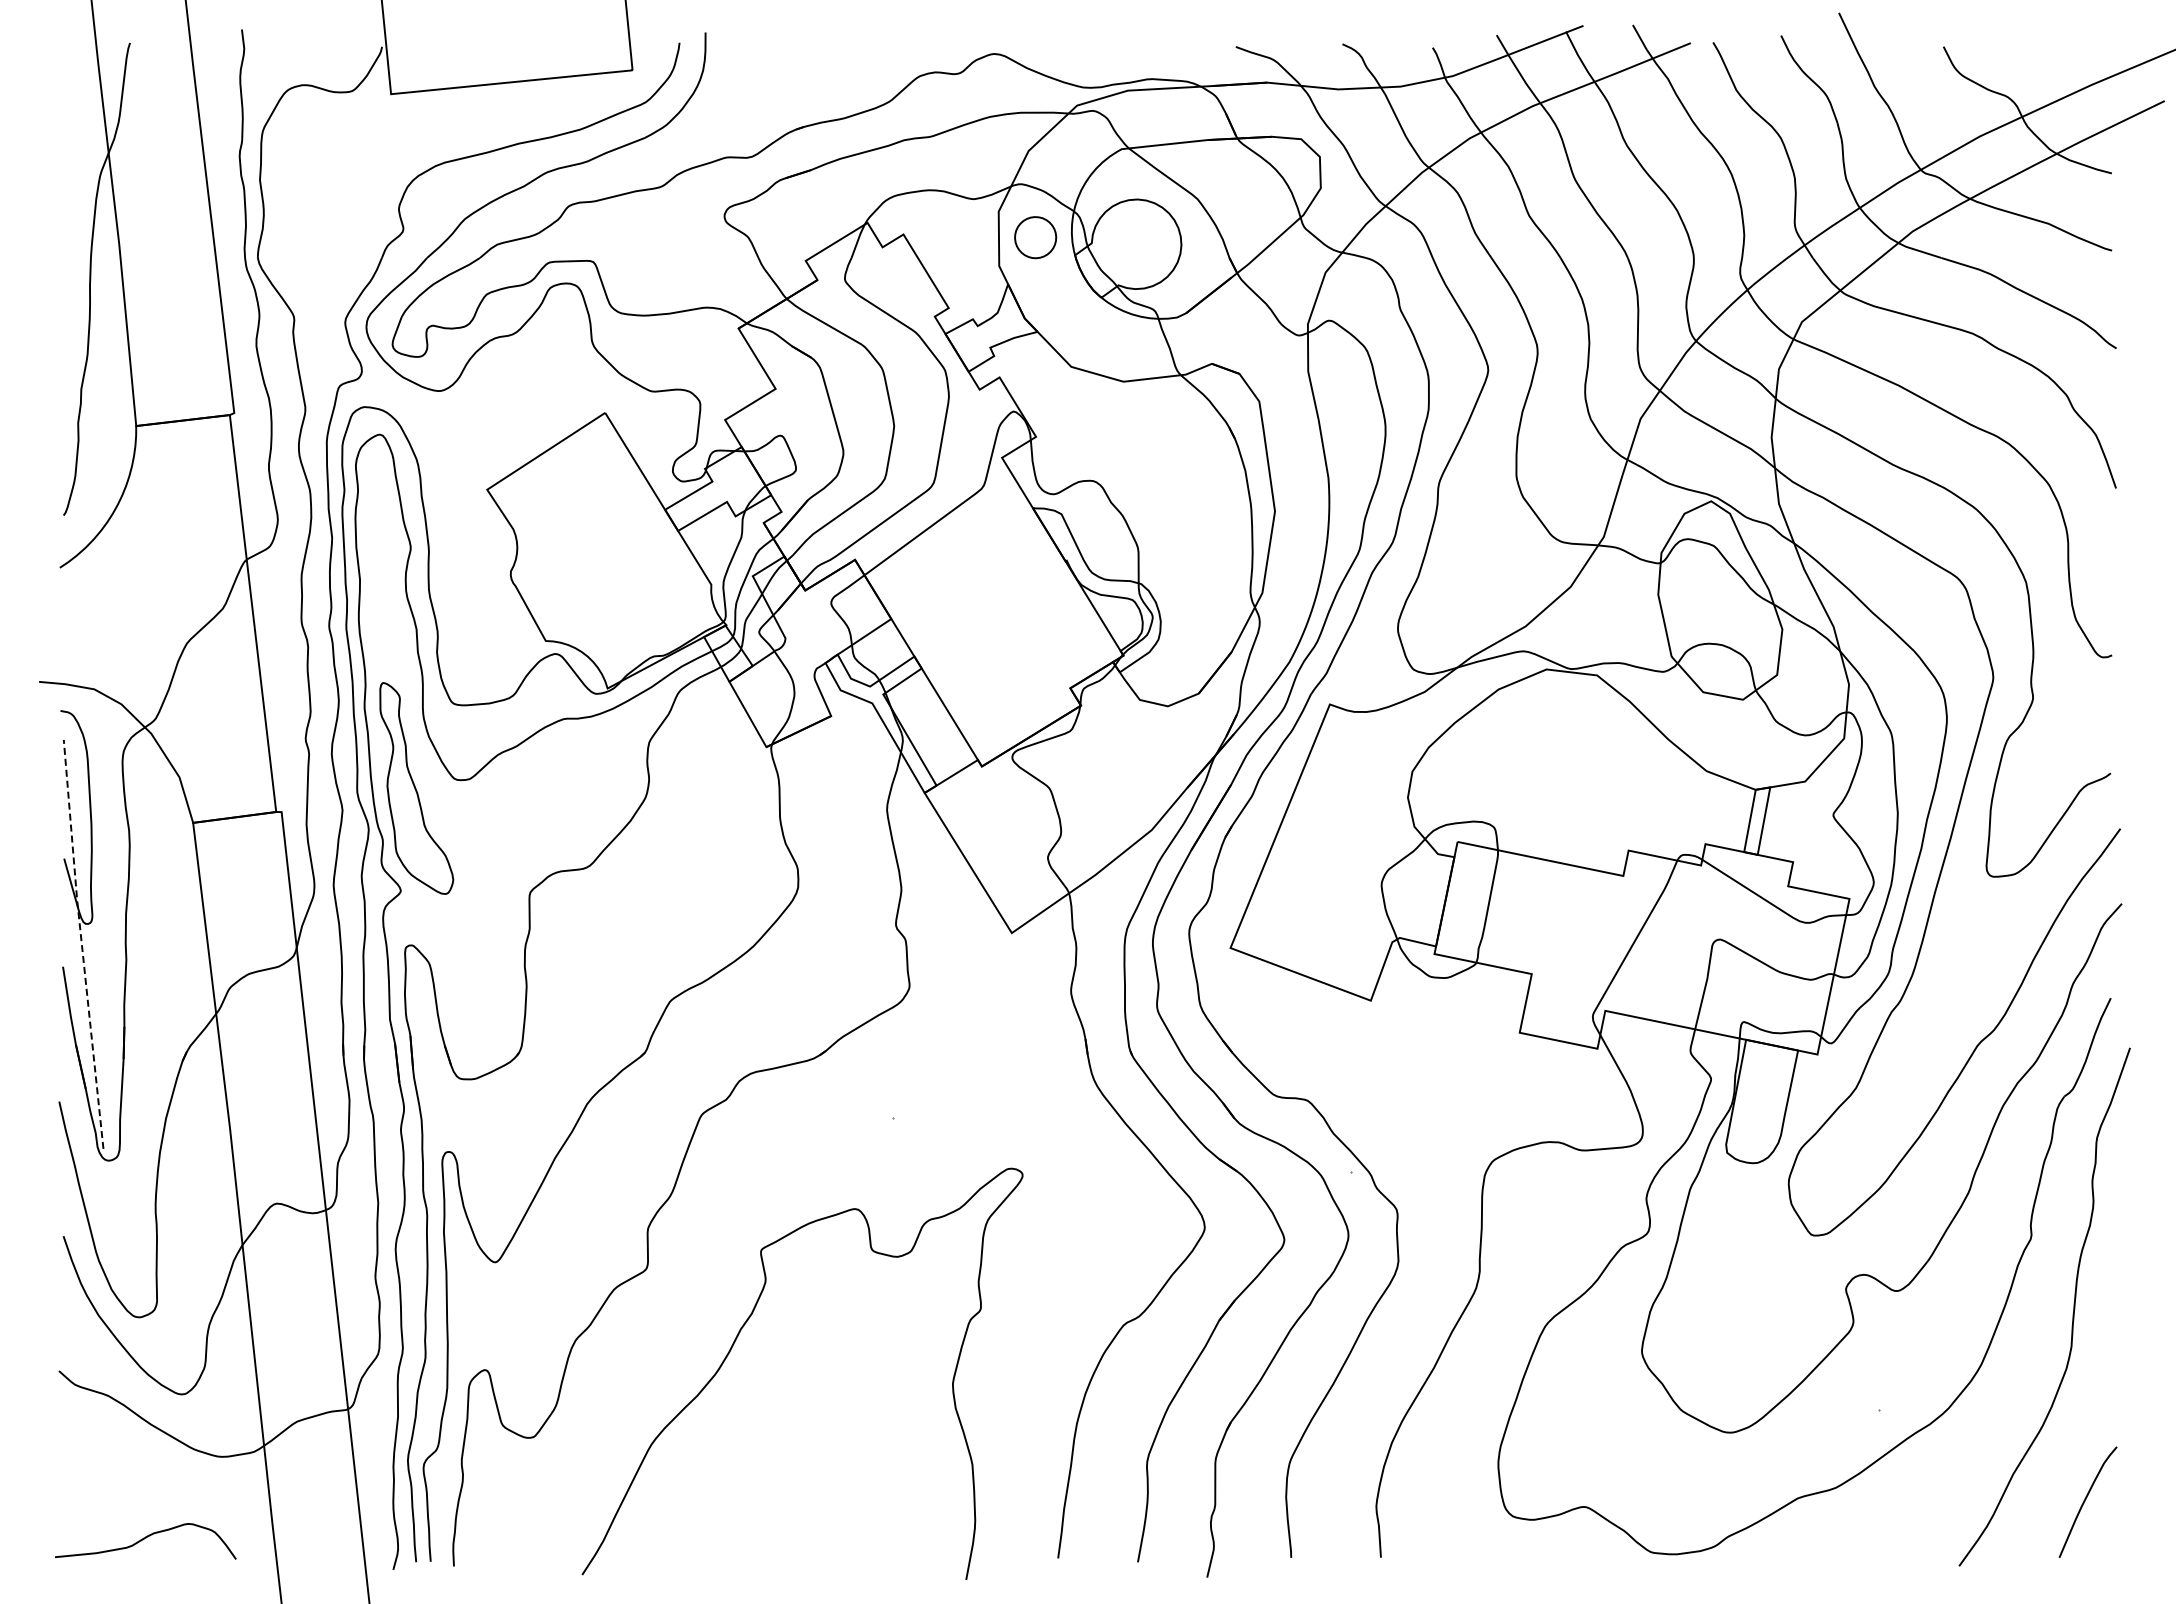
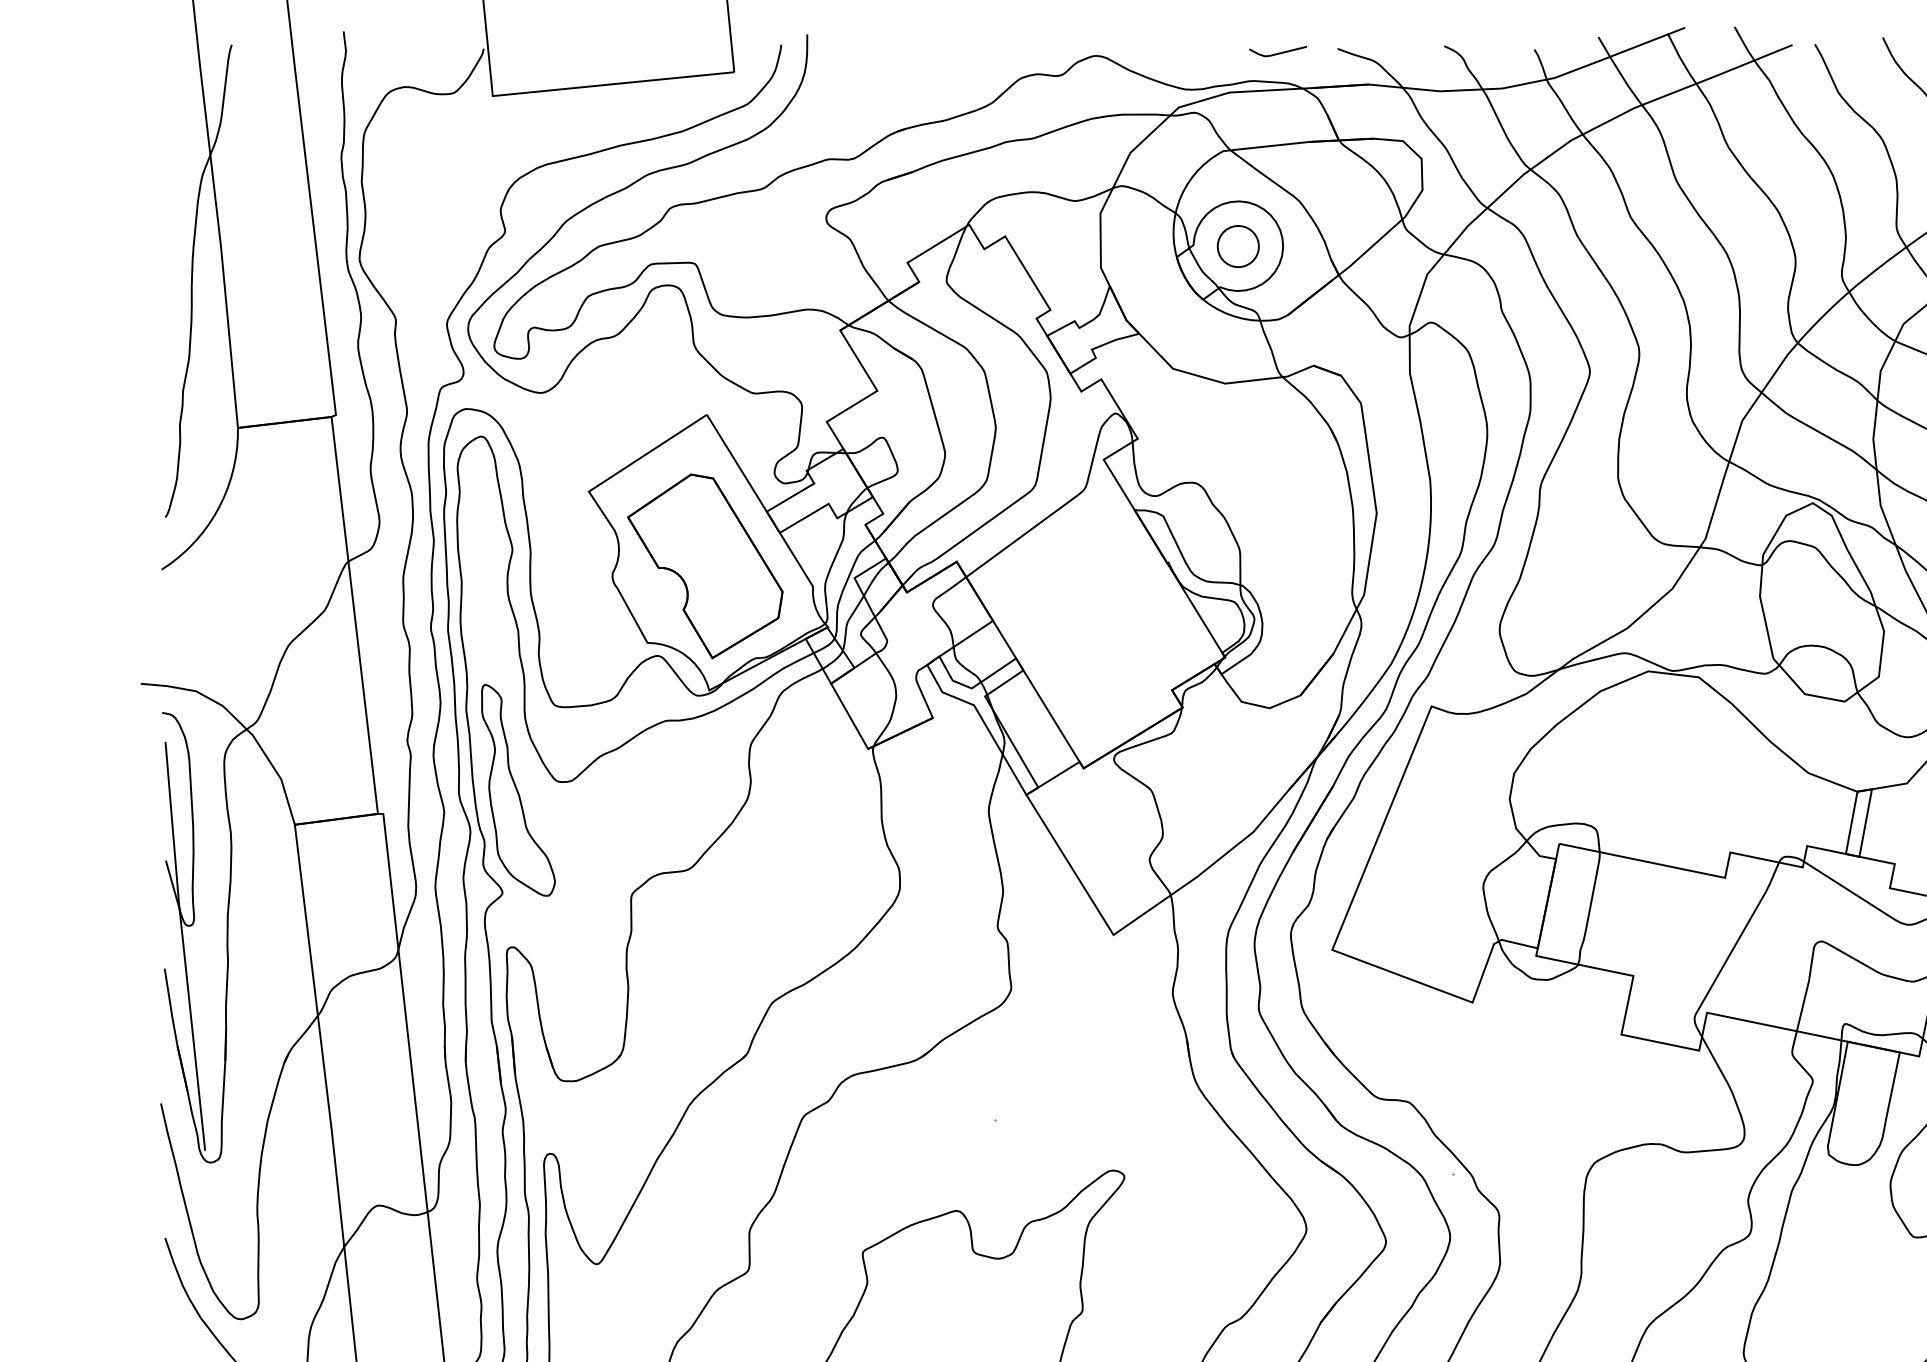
curve: (1177, 50) -> (1279, 52), added
part: (1035, 237) -> (1238, 246), moved
part: (603, 564) -> (705, 566), added
line: (81, 943) -> (183, 945), dashed -> solid

